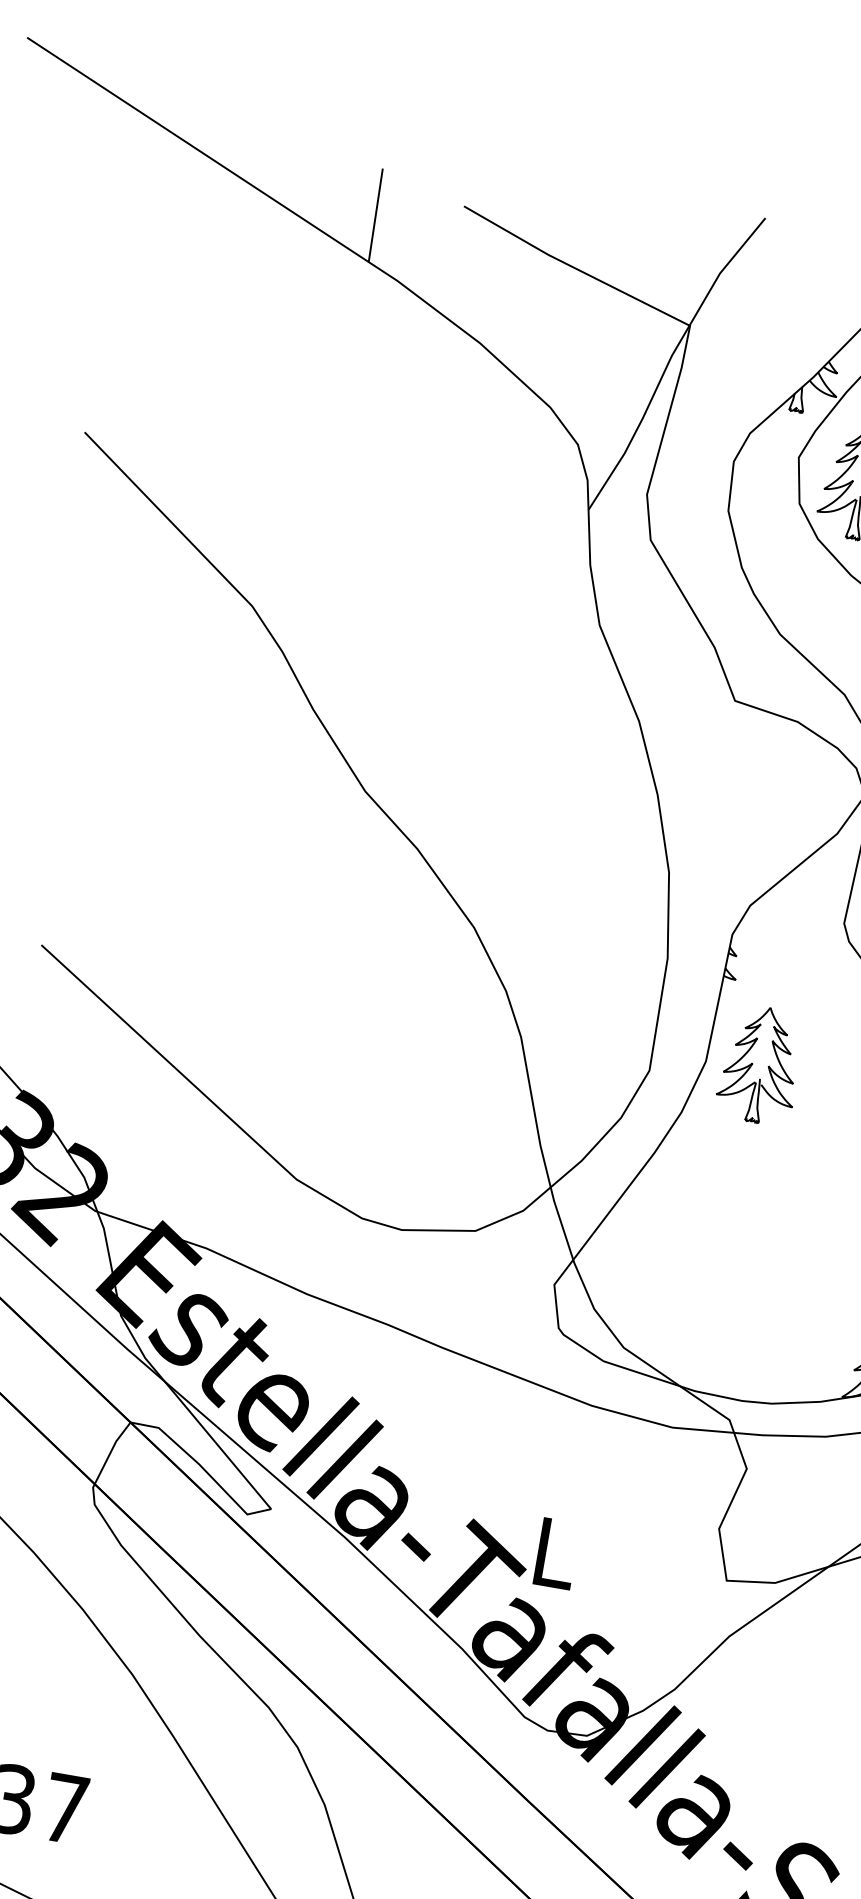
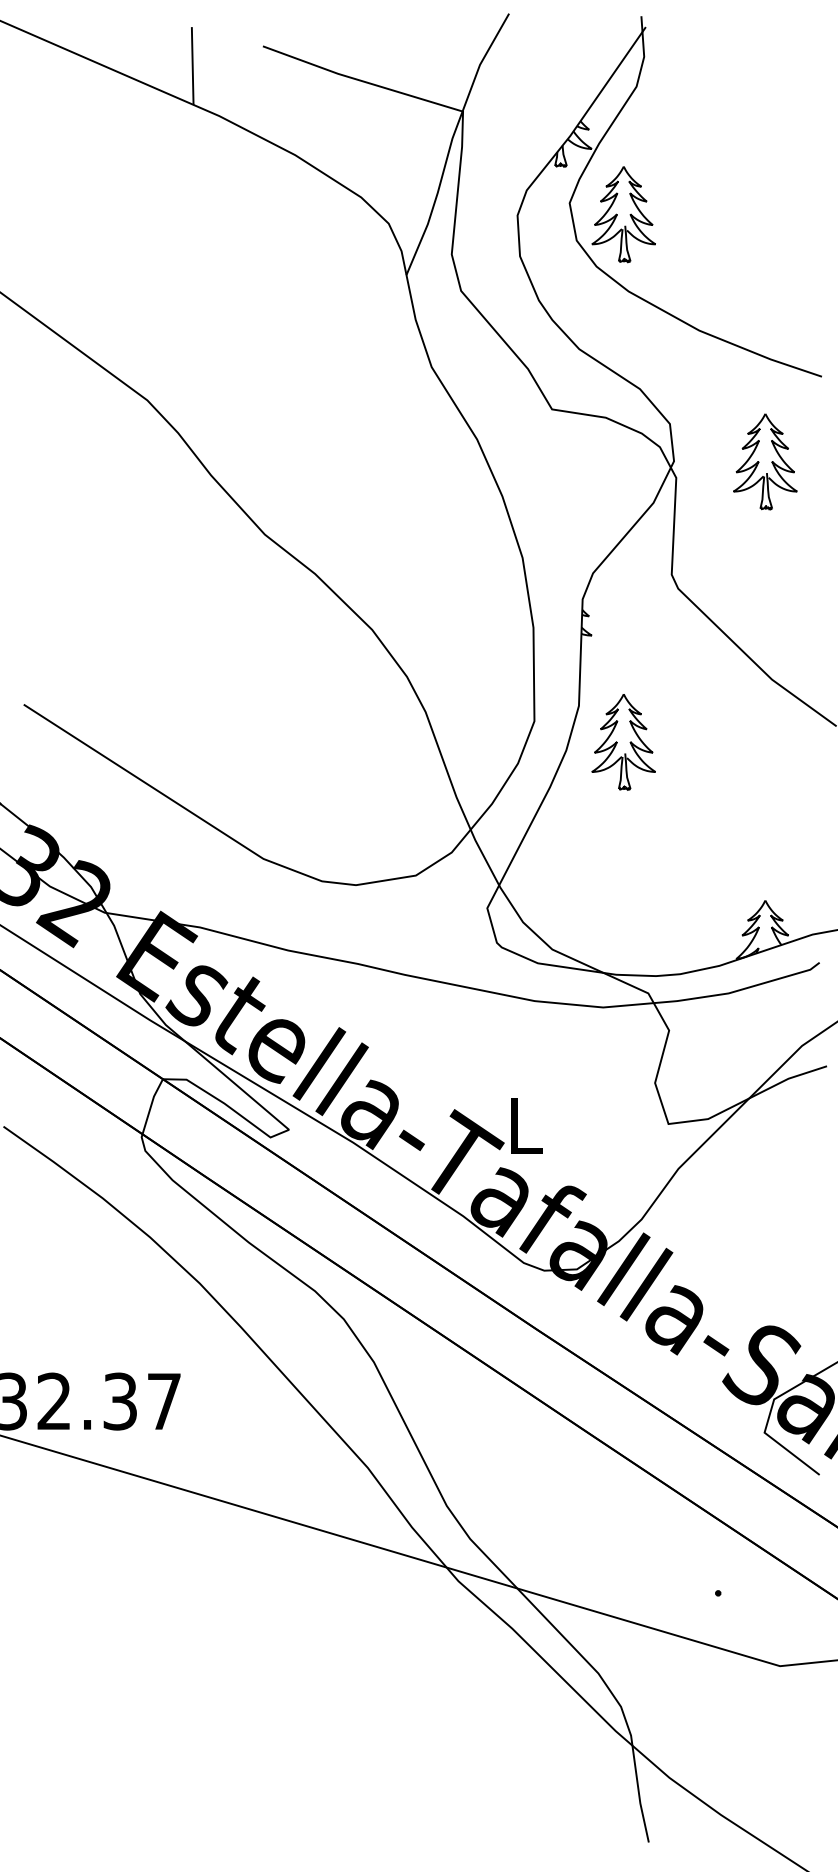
part: (760, 1065) -> (623, 742), moved

